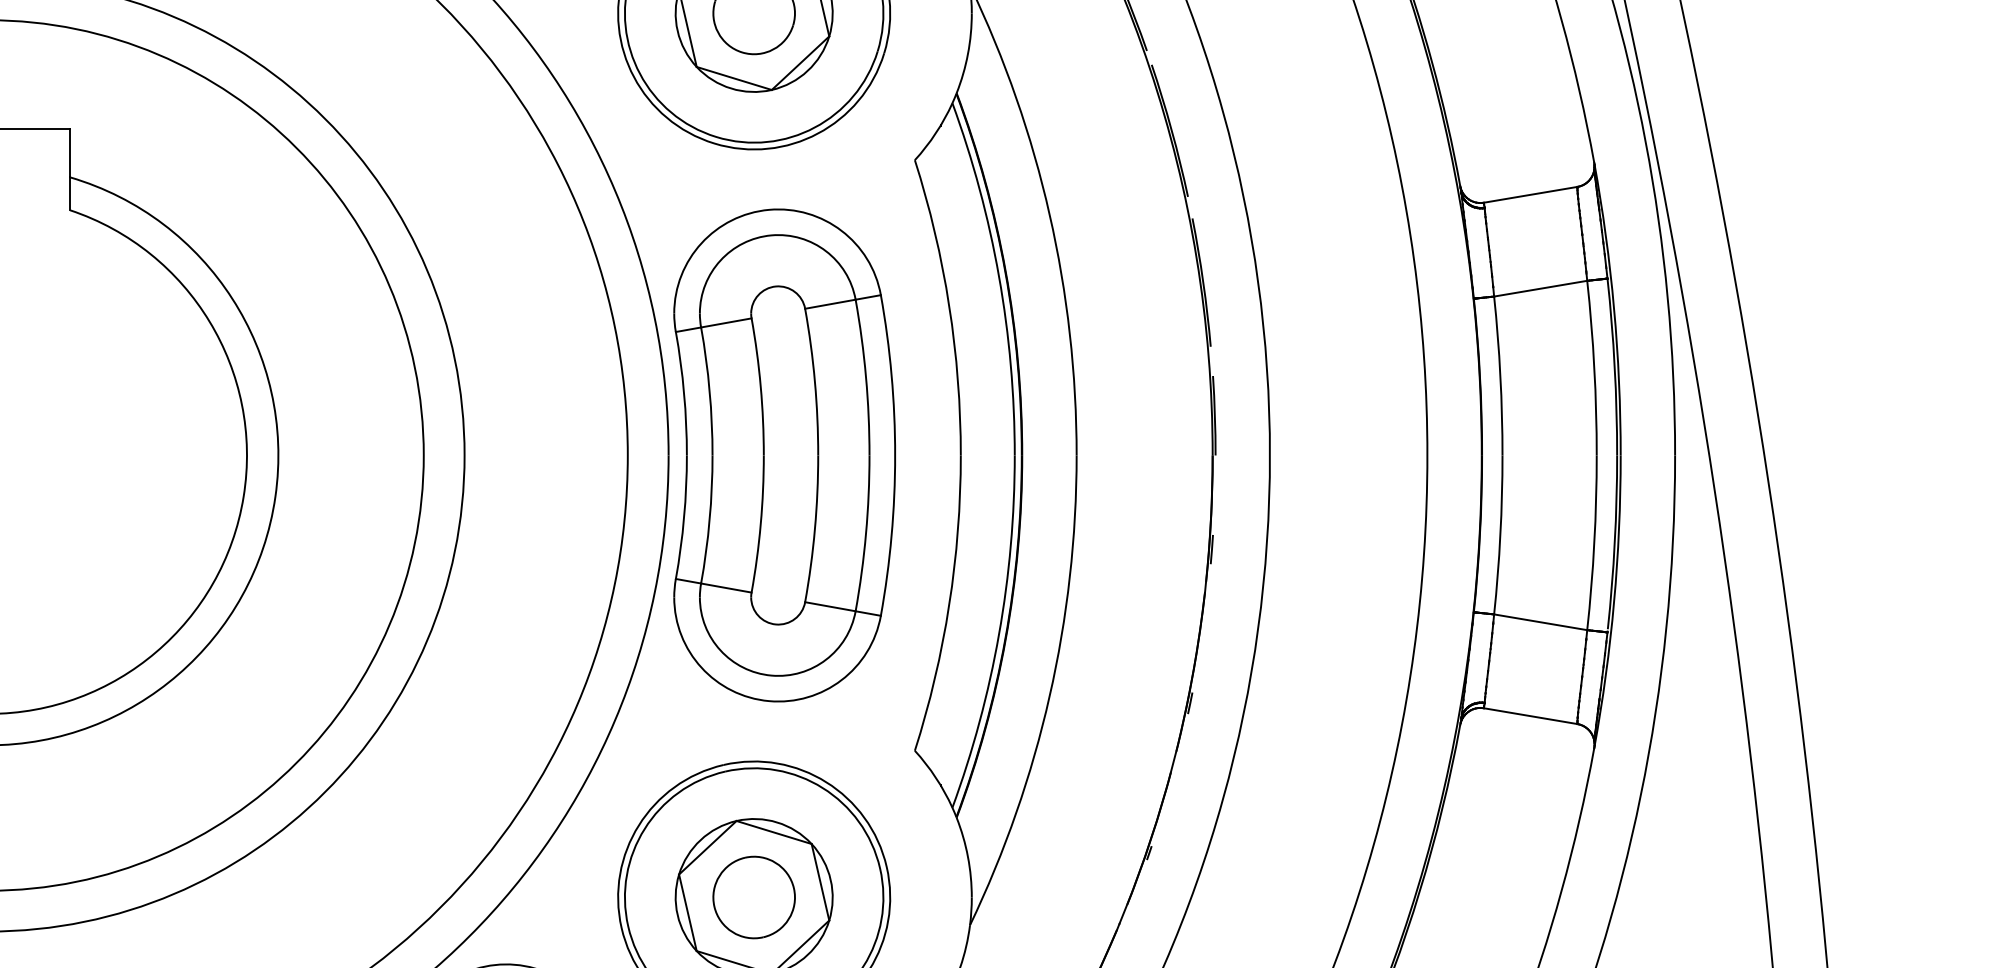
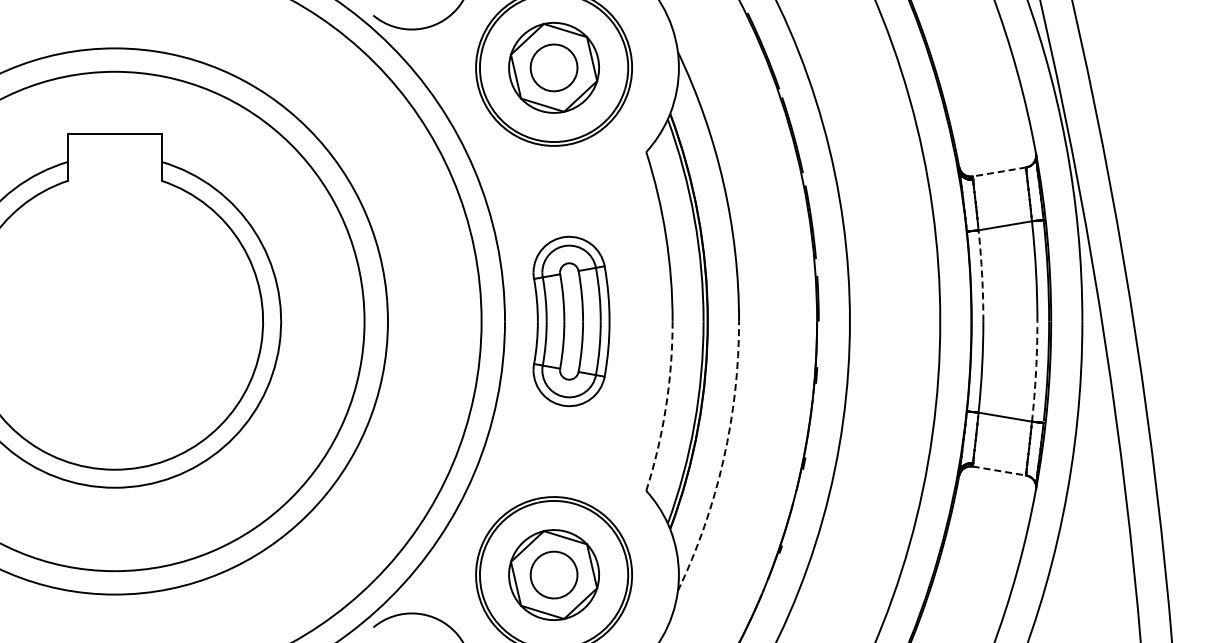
line: (1530, 195) -> (999, 172), solid -> dashed
arc: (1500, 375) -> (982, 275), solid -> dashed
part: (784, 455) -> (571, 321), size x0.6
arc: (1595, 542) -> (1036, 371), solid -> dashed
arc: (950, 605) -> (666, 407), solid -> dashed
arc: (1049, 696) -> (723, 459), solid -> dashed
line: (1532, 716) -> (1000, 471), solid -> dashed

